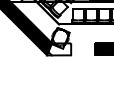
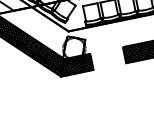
hatch: (59, 49) -> (76, 65), added

